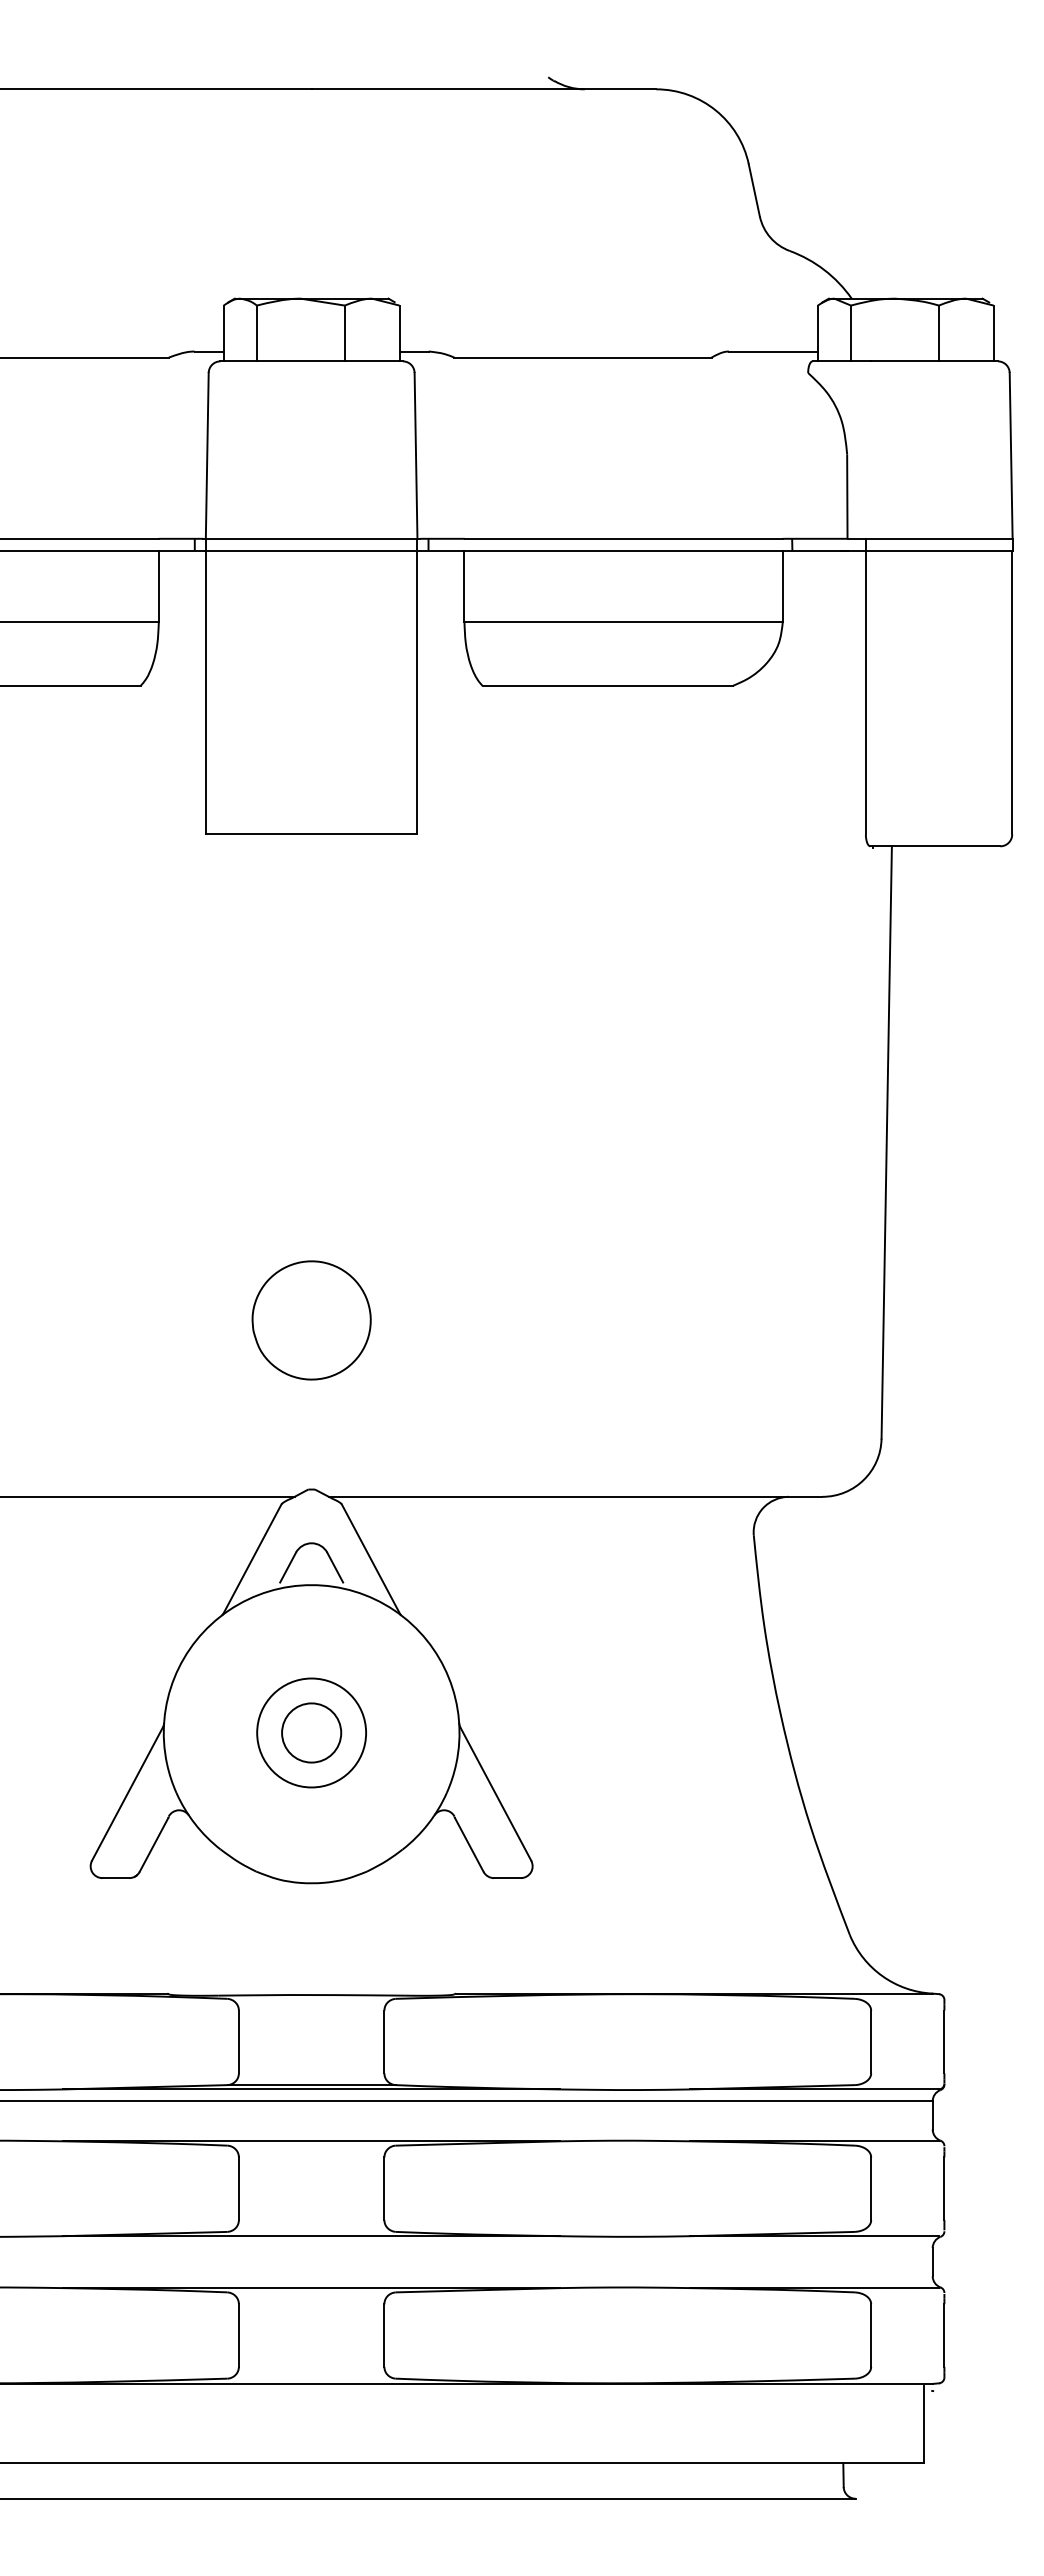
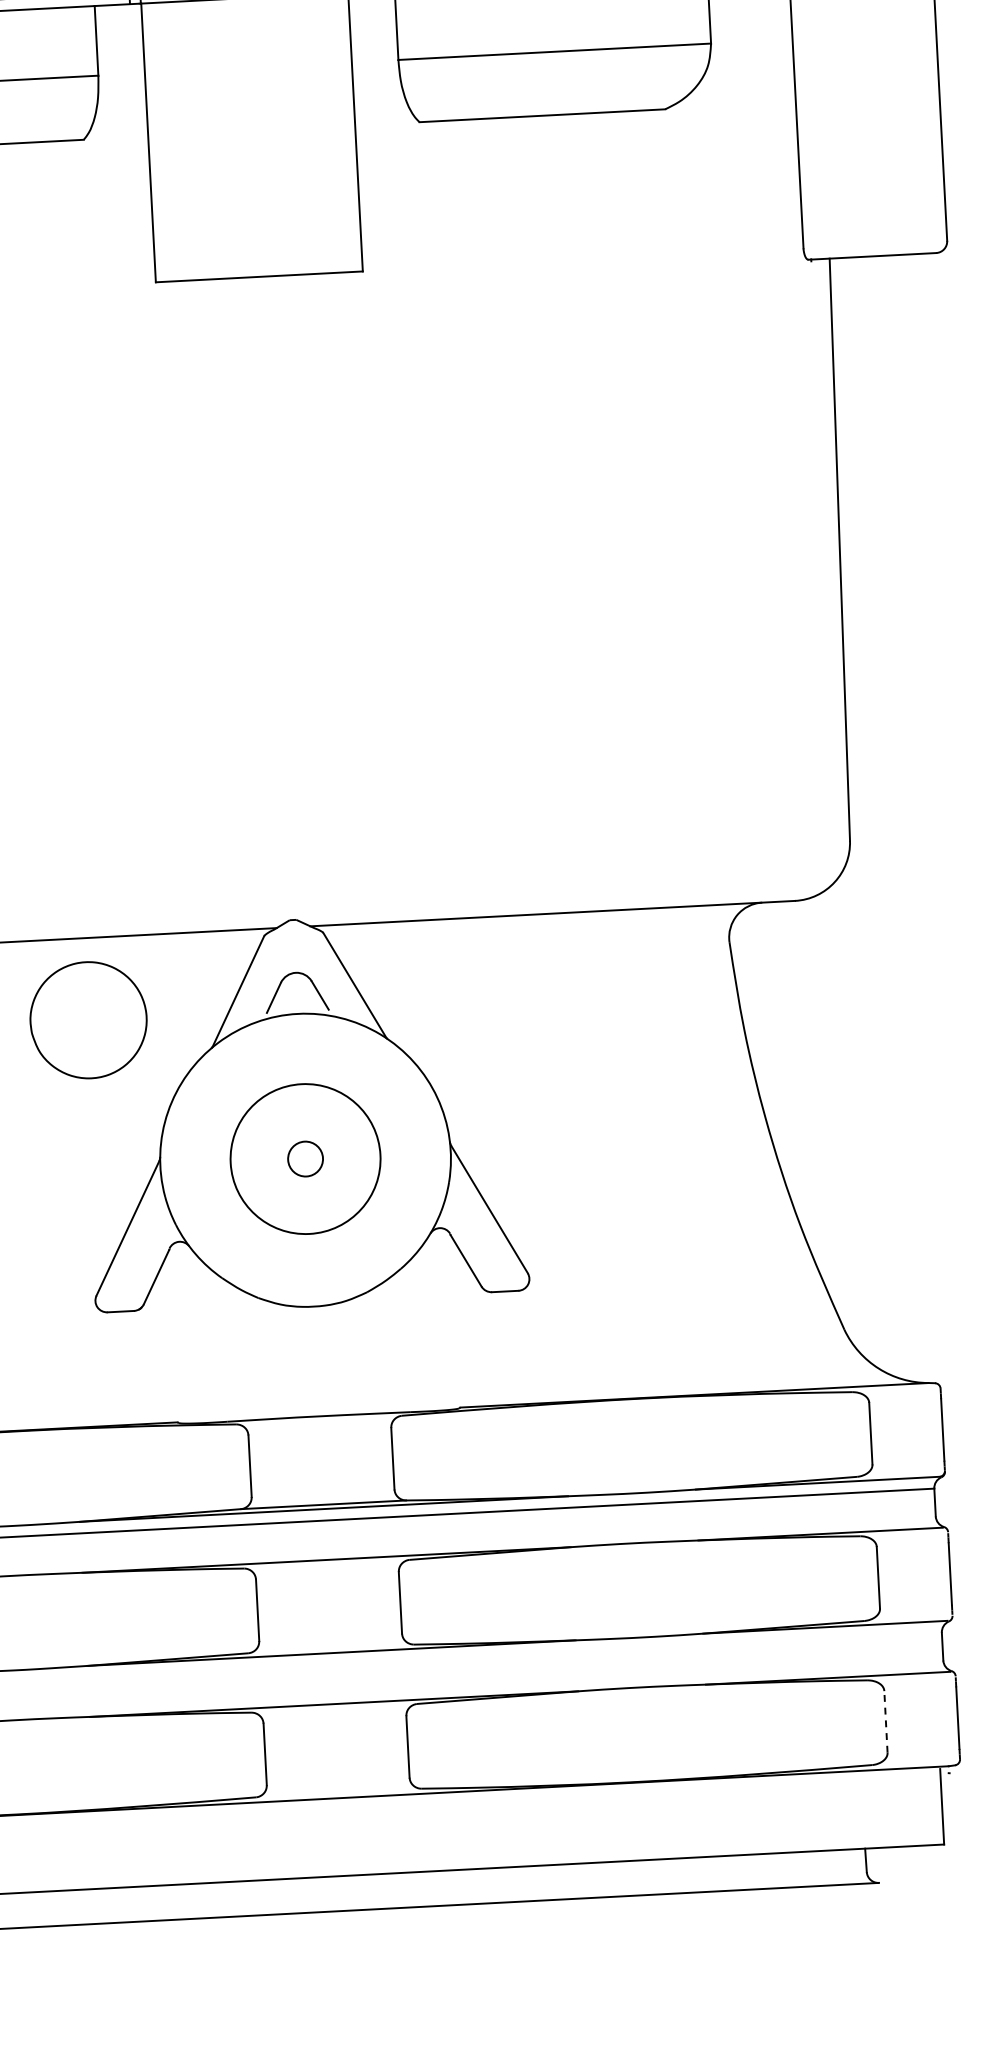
part: (311, 1320) -> (88, 1020), moved
circle: (311, 1732) -> (305, 1158), size x0.6
circle: (311, 1732) -> (305, 1158), size x1.4
line: (871, 2335) -> (886, 1721), solid -> dashed

